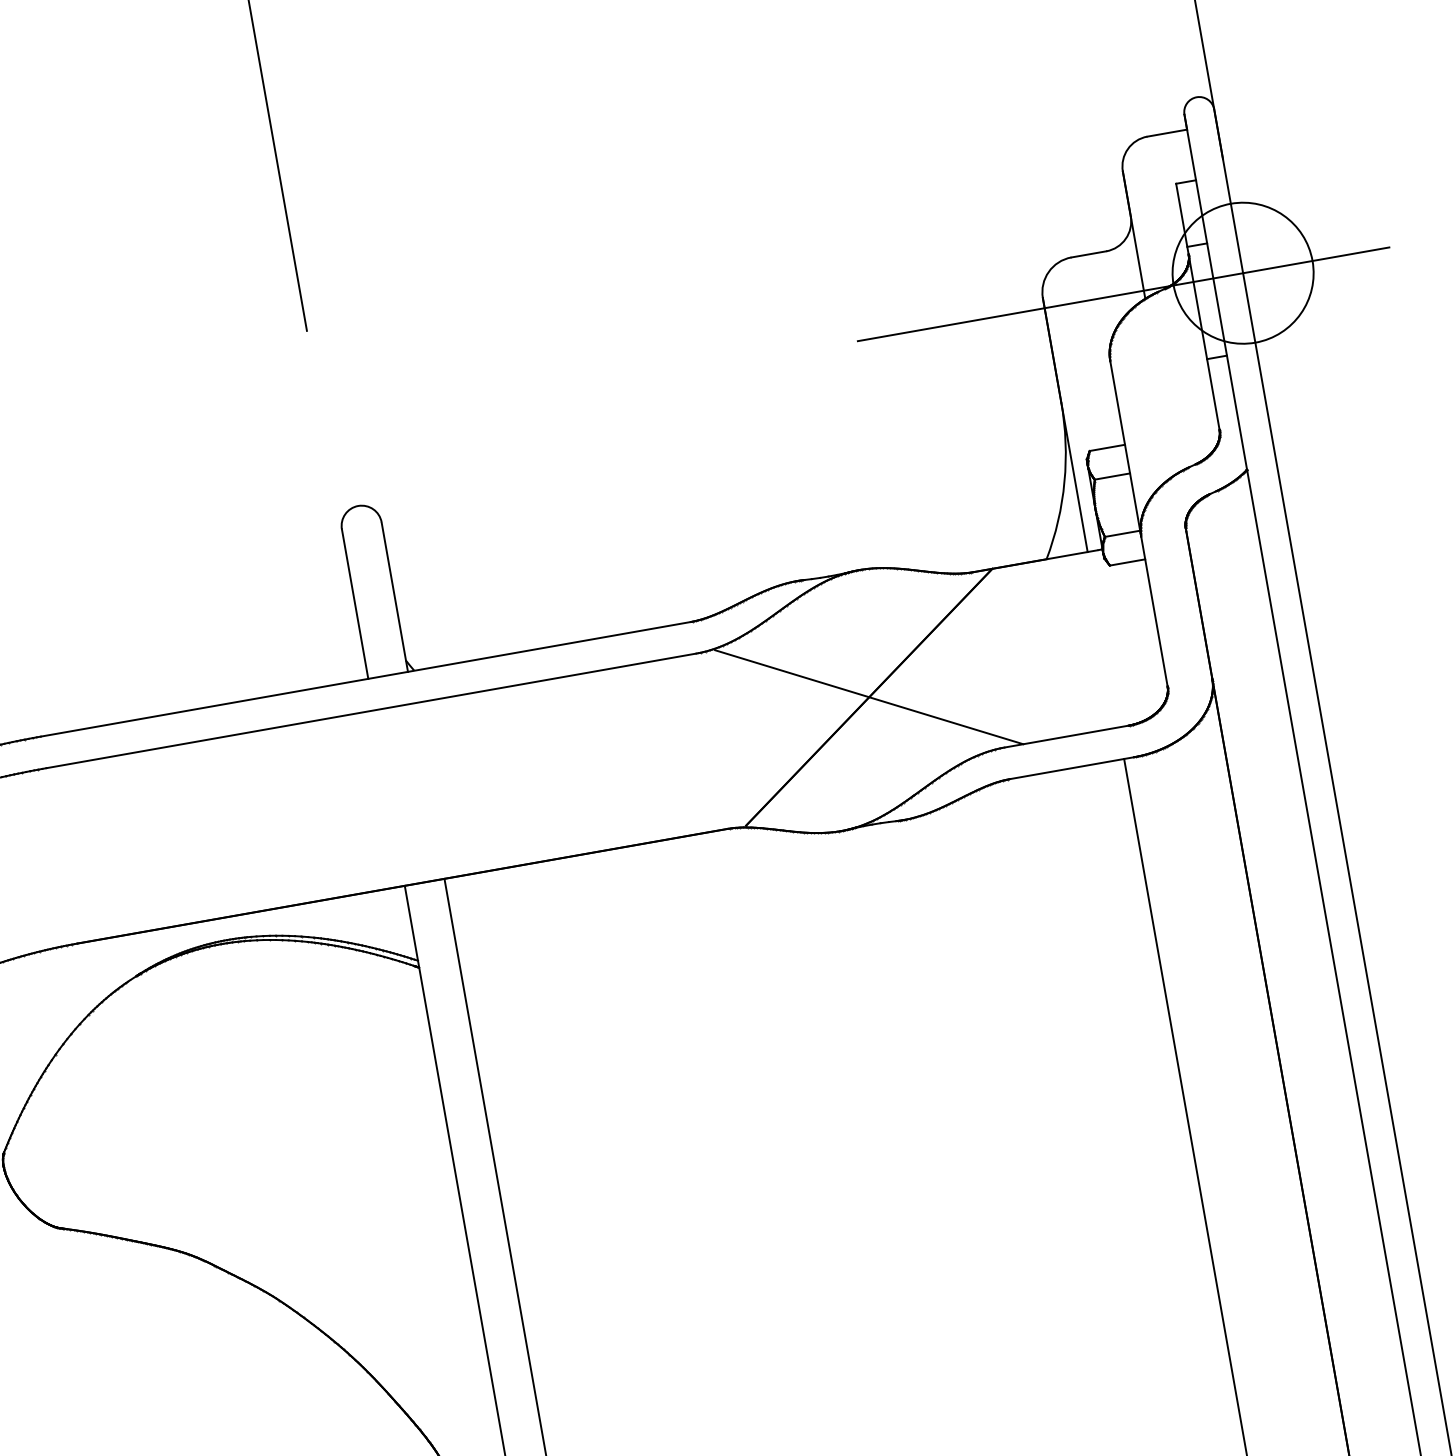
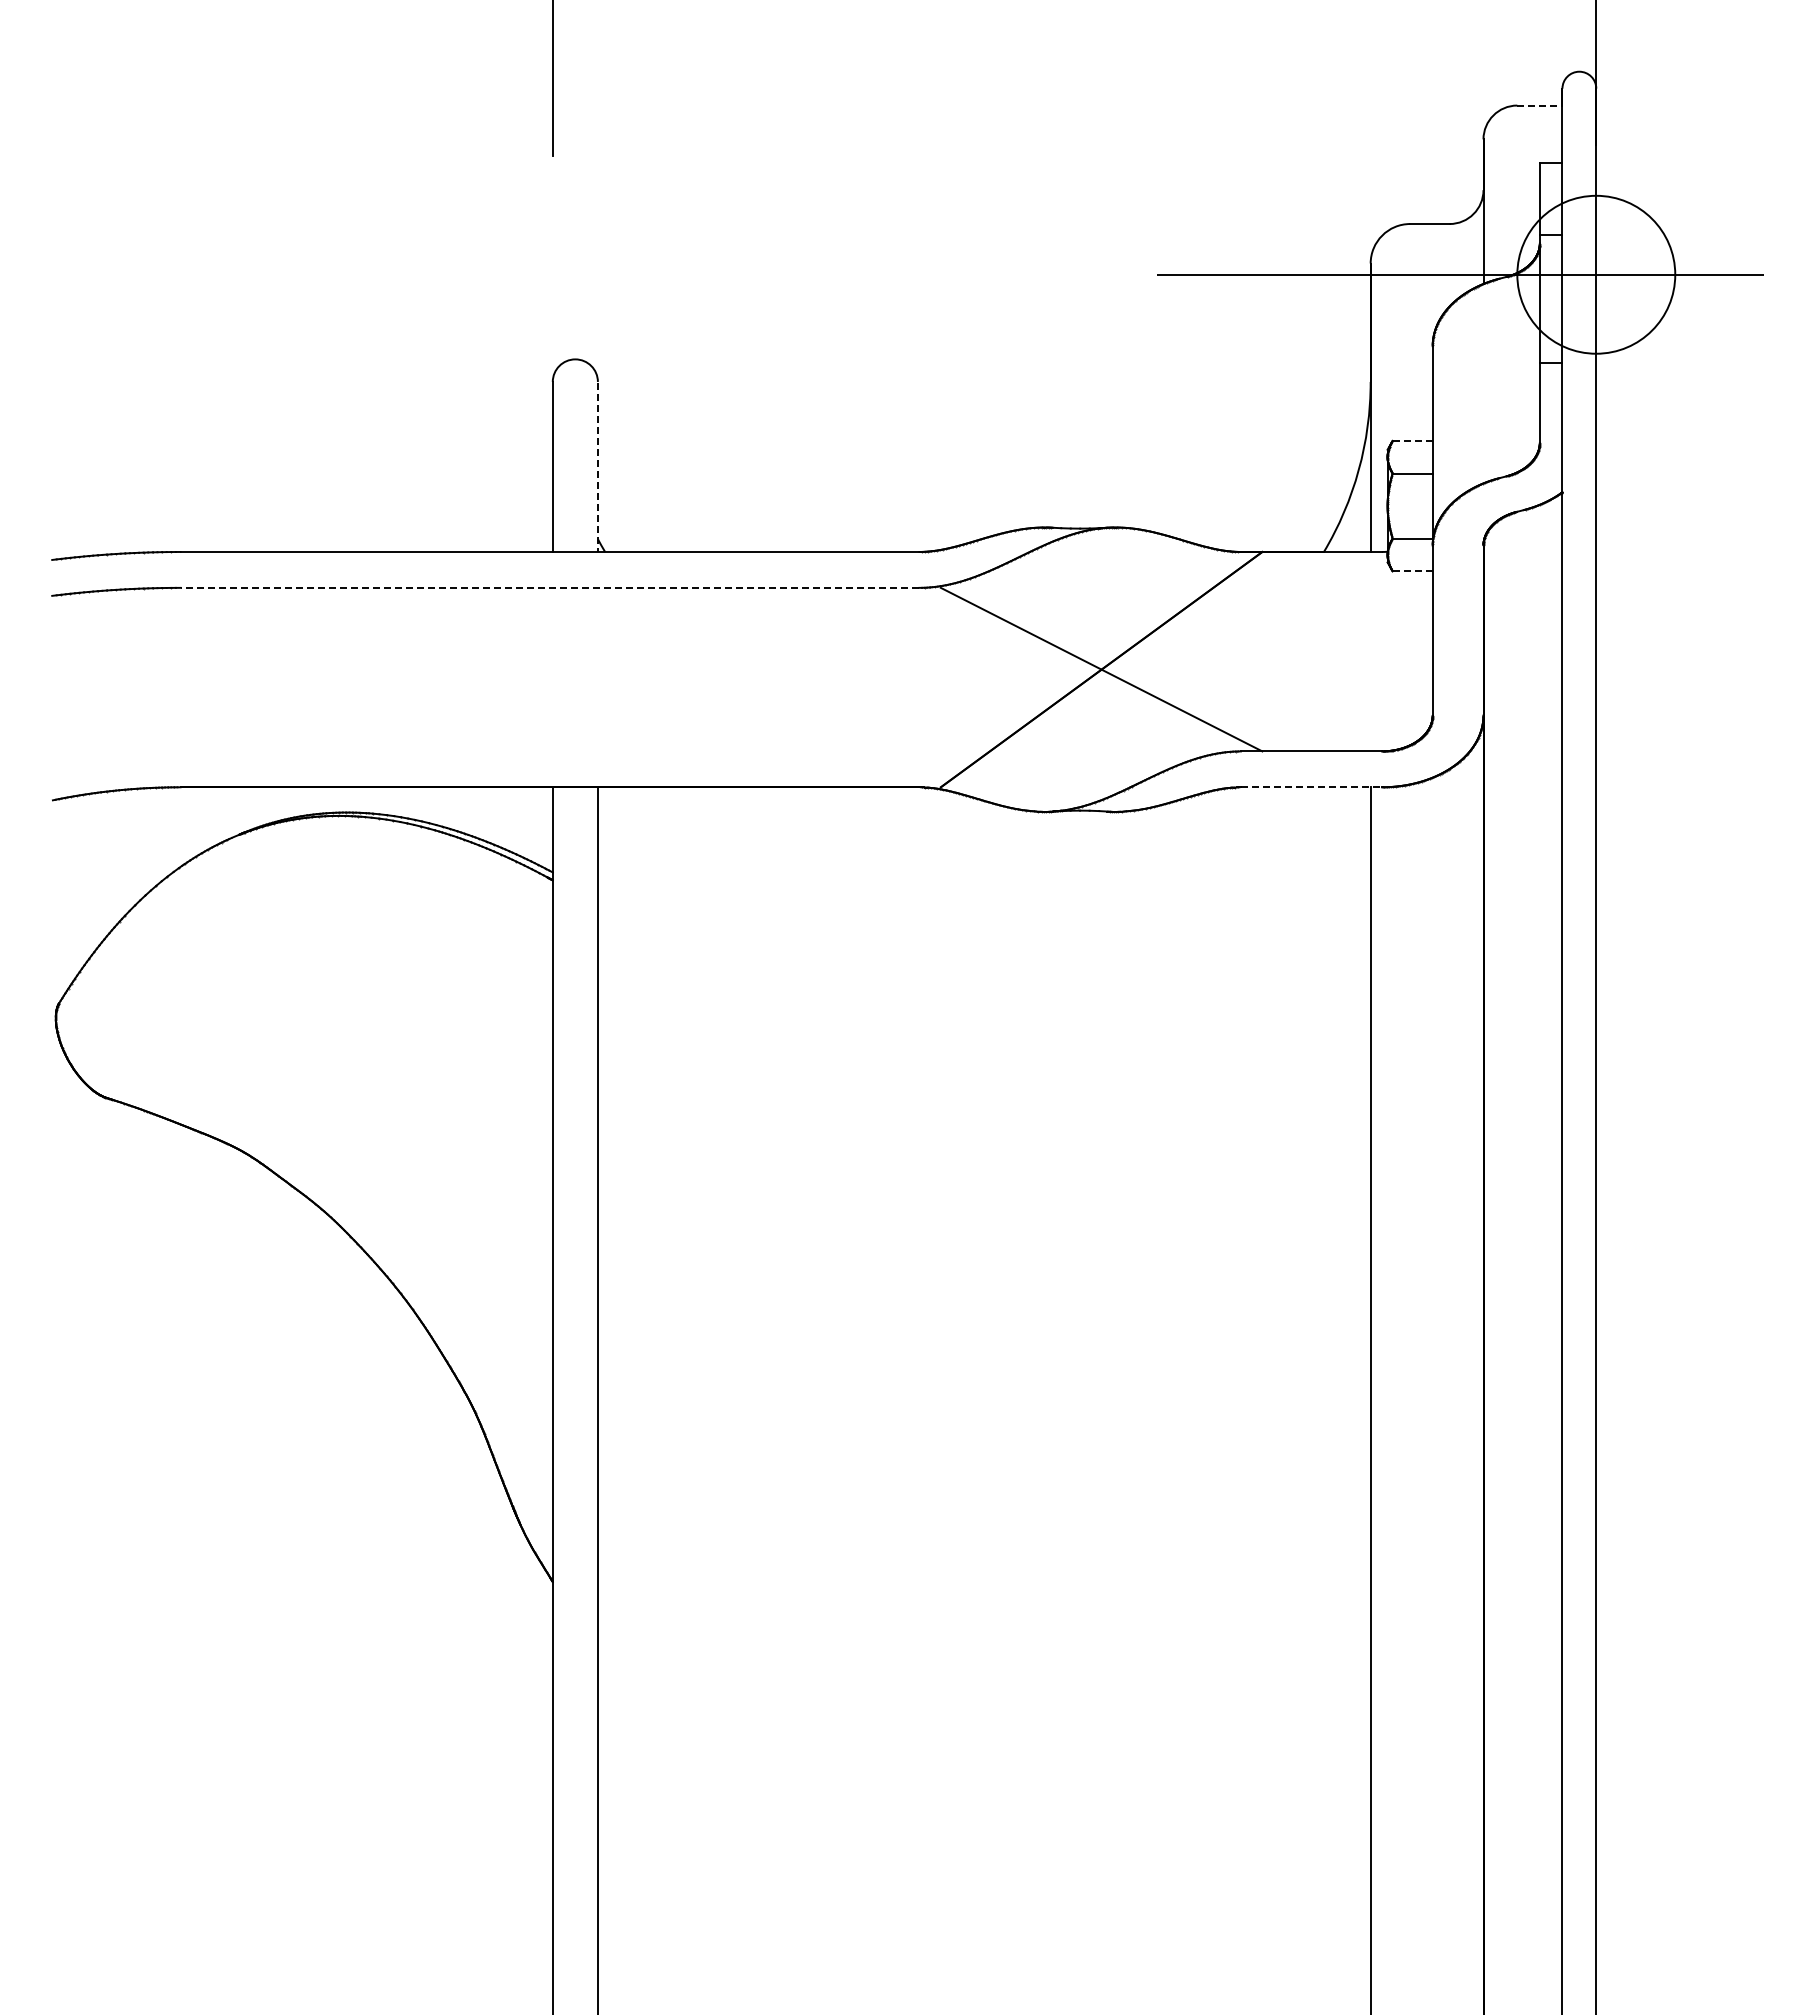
line: (1166, 133) -> (1539, 105), solid -> dashed
line: (1107, 447) -> (1412, 440), solid -> dashed
line: (1127, 562) -> (1412, 571), solid -> dashed
line: (394, 597) -> (597, 467), solid -> dashed
line: (370, 710) -> (549, 587), solid -> dashed
line: (1072, 768) -> (1311, 787), solid -> dashed

